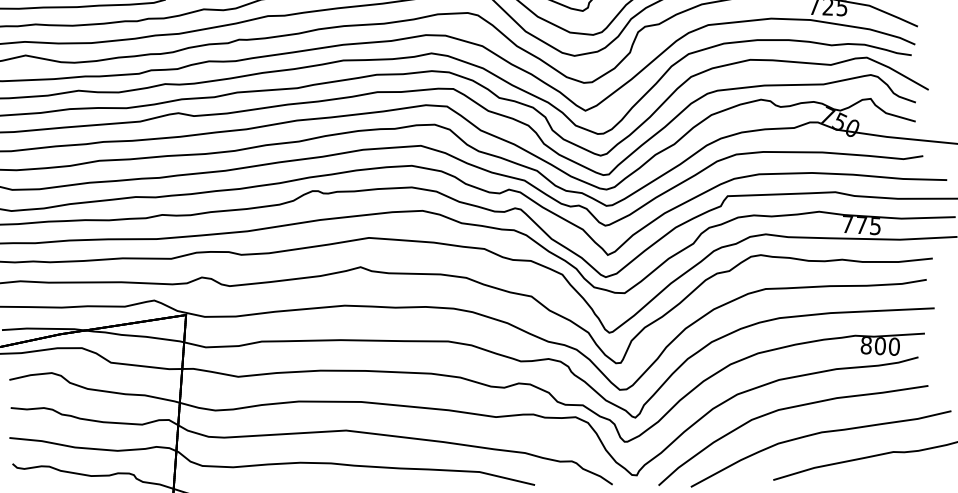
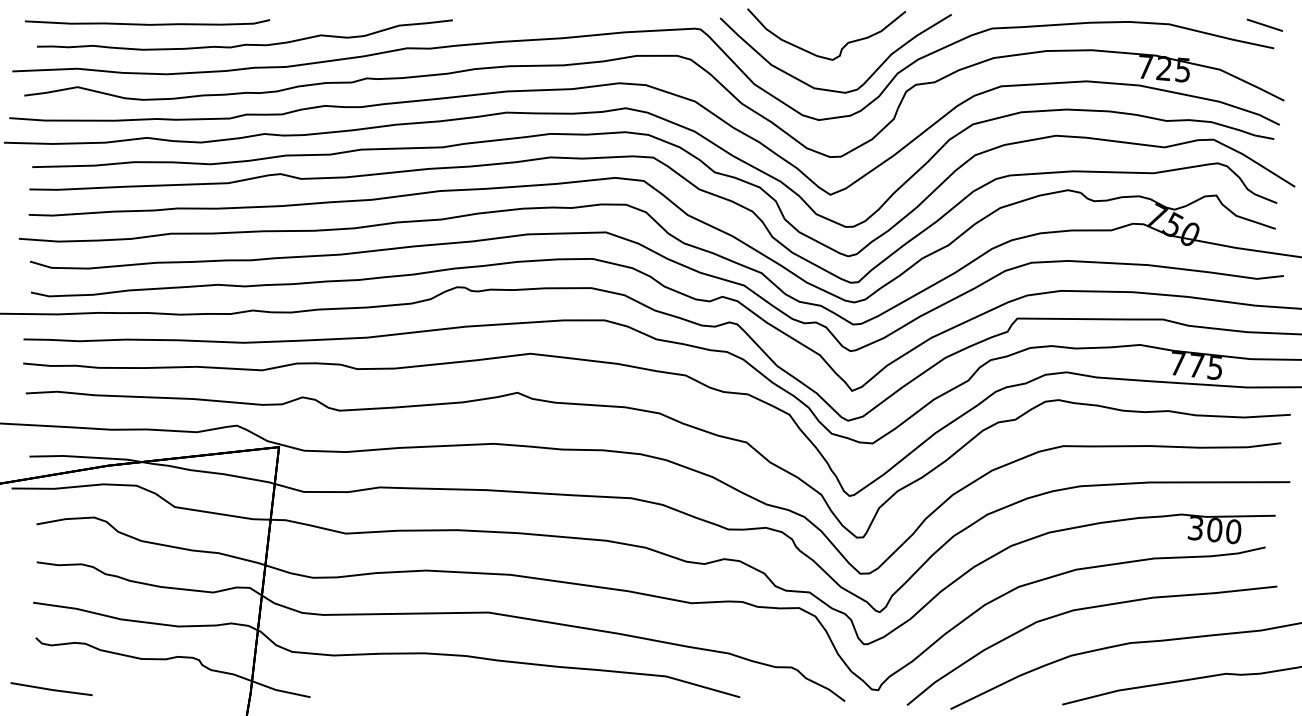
text: (866, 345) -> (1195, 528), 800 -> 300

